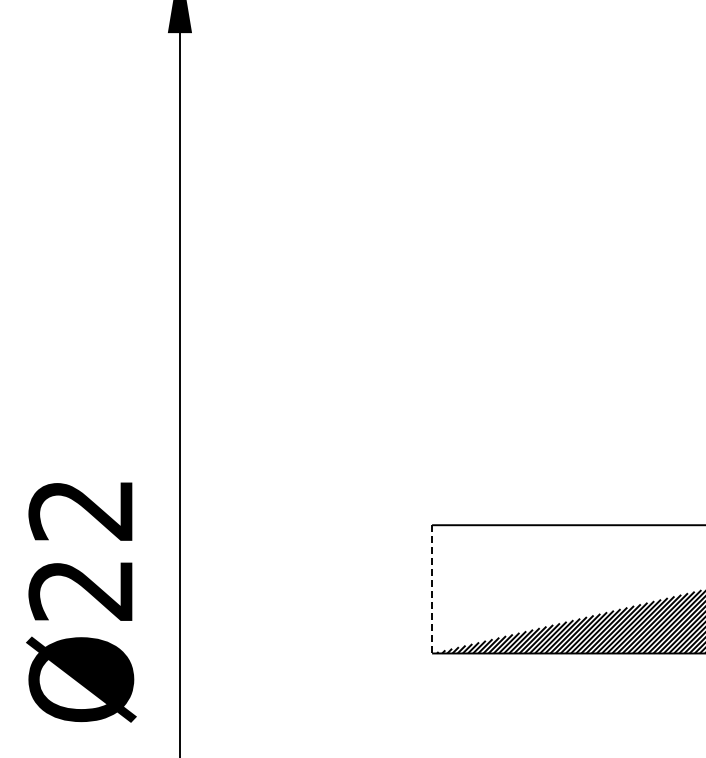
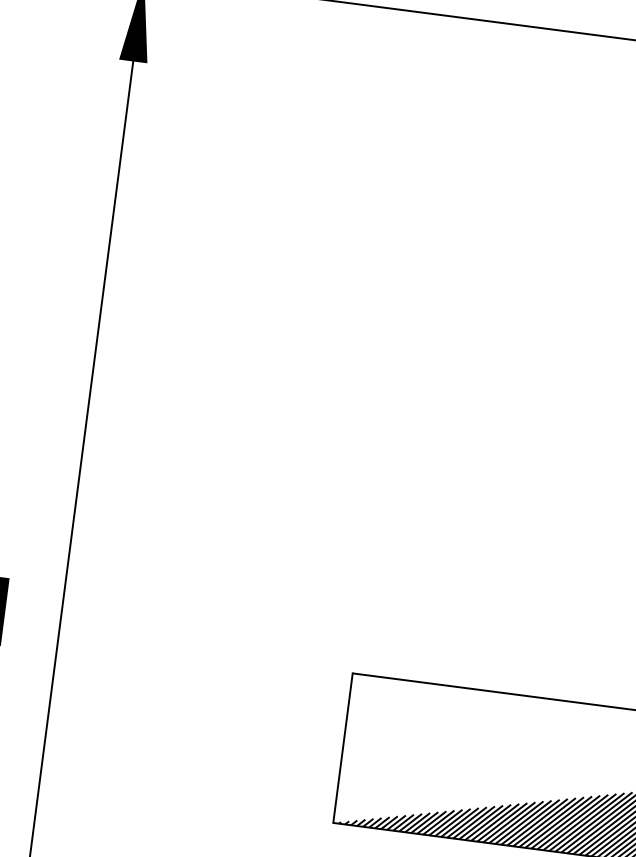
line: (432, 589) -> (343, 748), dashed -> solid

